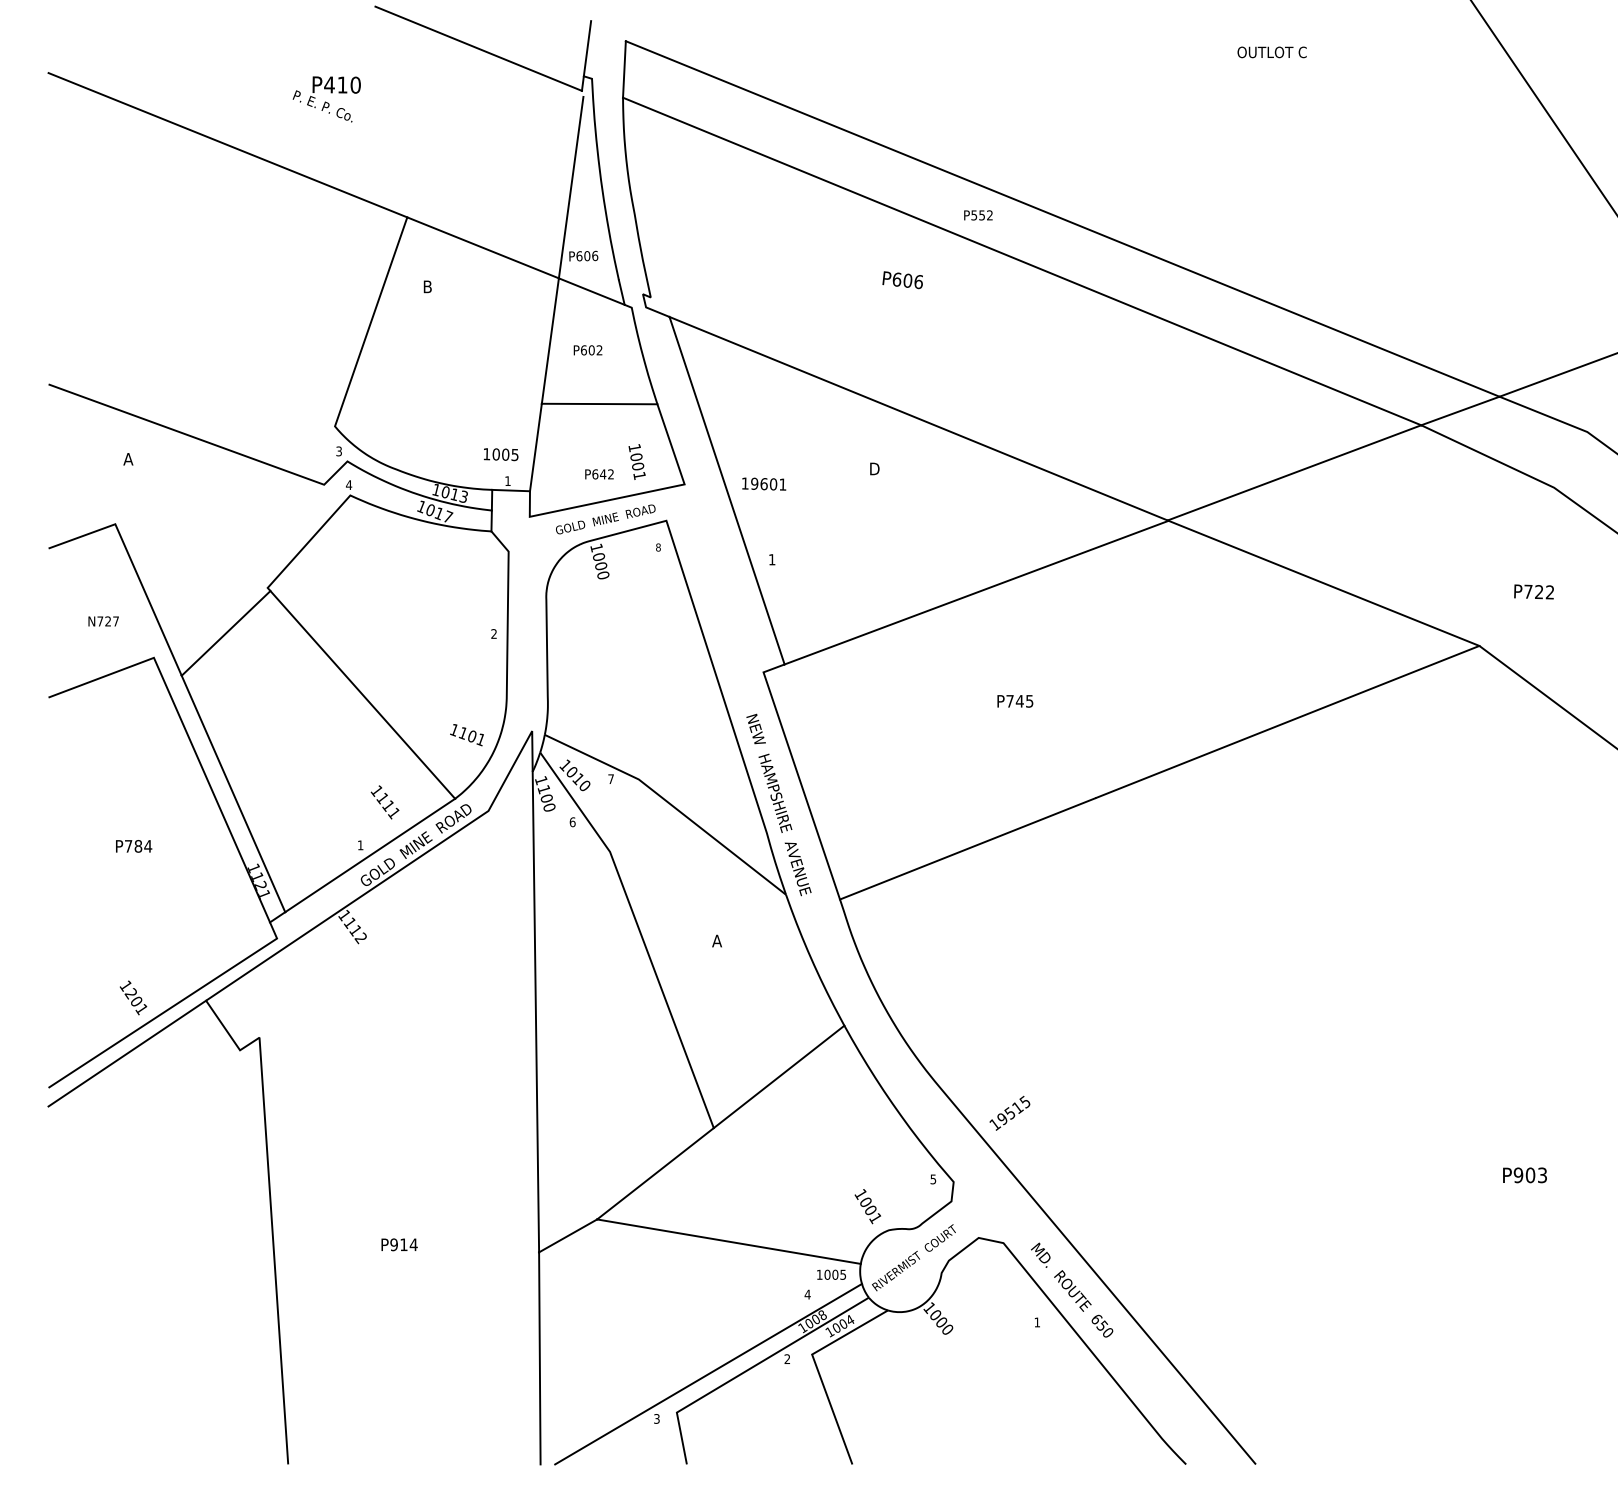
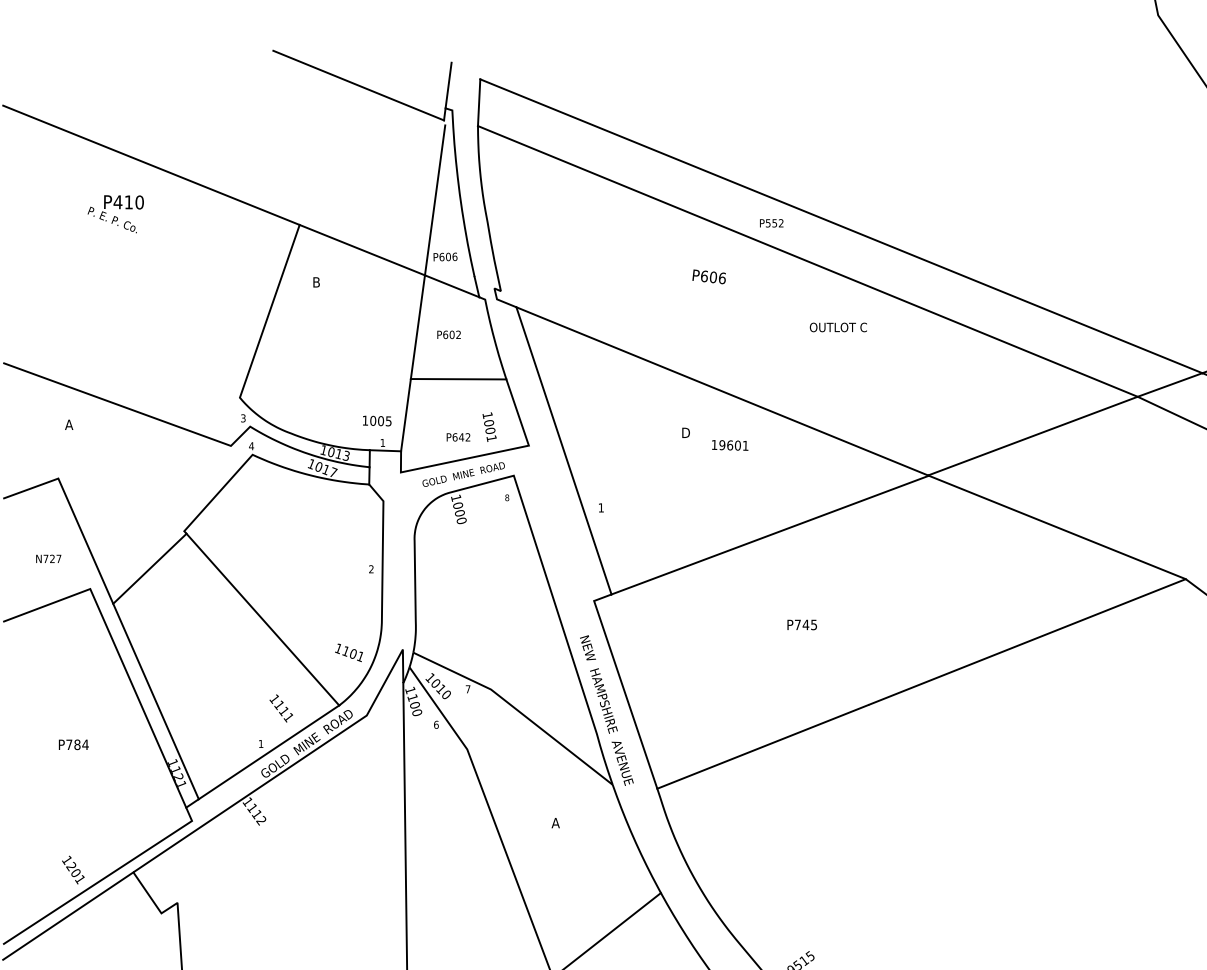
text: (1271, 52) -> (837, 327), moved
text: (326, 99) -> (115, 214), moved
text: (764, 483) -> (730, 444), moved

